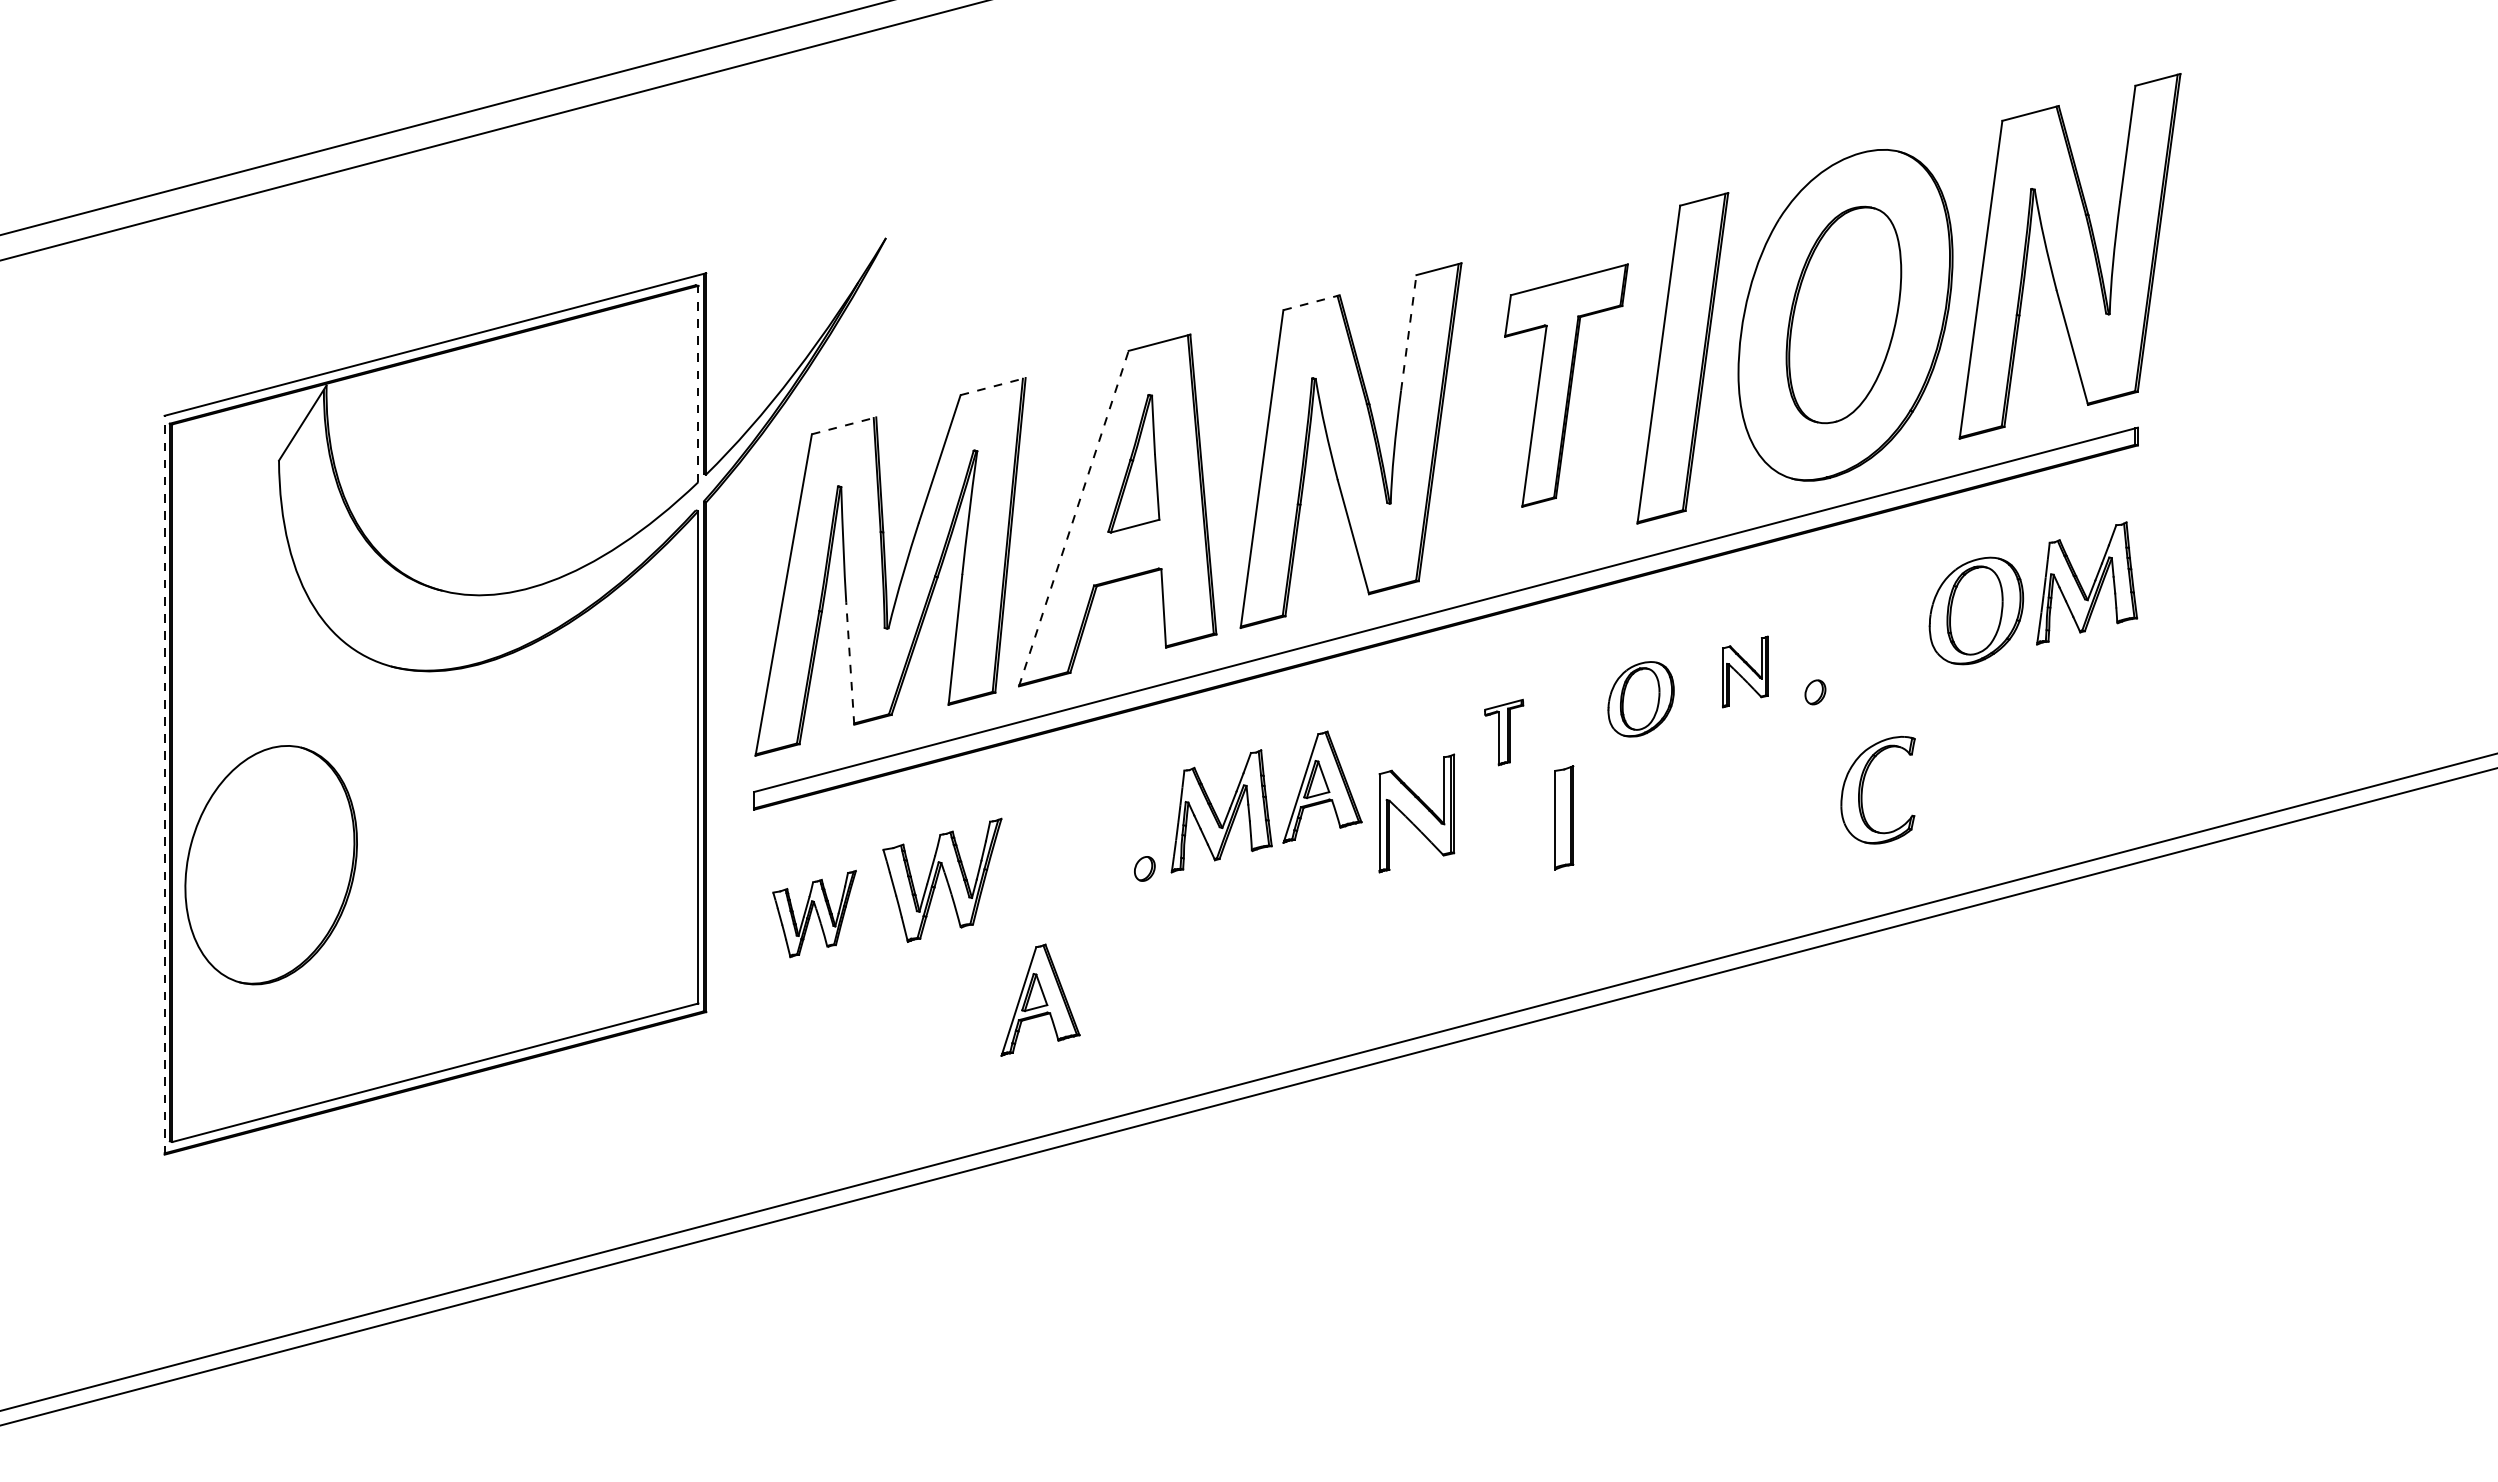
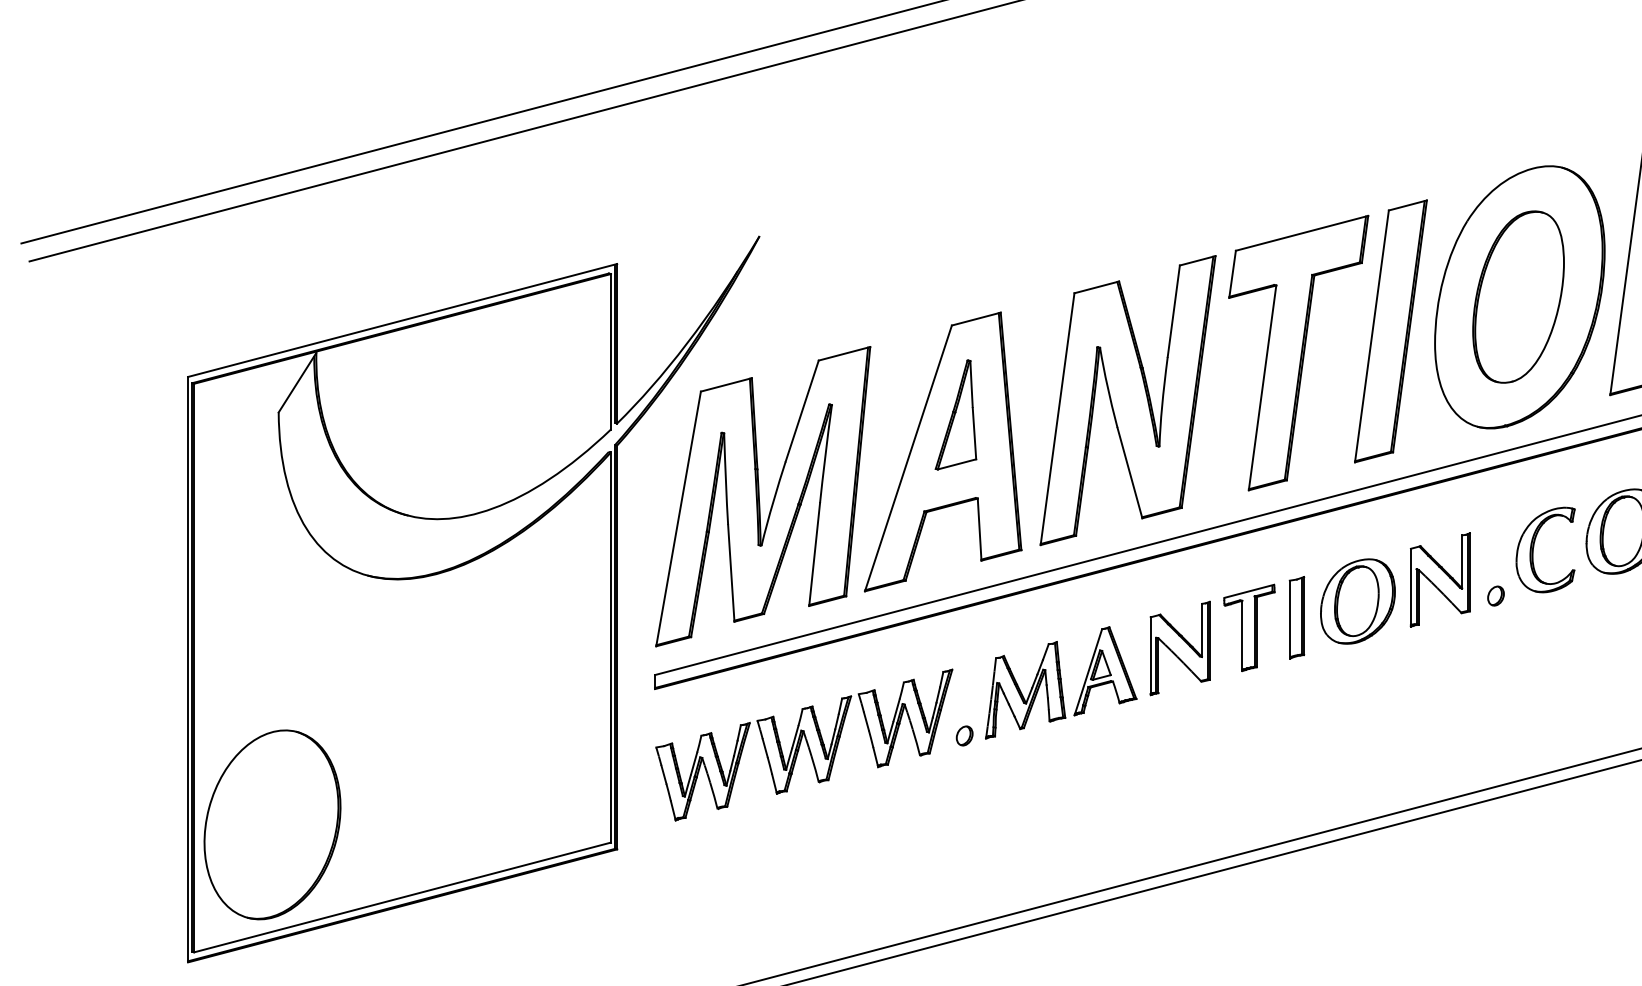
line: (1312, 302) -> (1097, 287), dashed -> solid
line: (1408, 332) -> (1173, 310), dashed -> solid
line: (698, 383) -> (611, 351), dashed -> solid
part: (1566, 385) -> (1298, 352), size x1.43
line: (993, 386) -> (844, 353), dashed -> solid
line: (844, 425) -> (726, 384), dashed -> solid
line: (1073, 518) -> (908, 458), dashed -> solid
line: (850, 663) -> (731, 573), dashed -> solid
part: (1745, 671) -> (1440, 579), size x1.67
part: (1640, 699) -> (1357, 601), size x1.43
part: (1503, 732) -> (1248, 627), size x1.67
line: (164, 784) -> (187, 669), dashed -> solid
part: (1863, 787) -> (1534, 547), moved
part: (1416, 813) -> (1179, 648), moved
part: (1564, 817) -> (1297, 617), moved
part: (1070, 846) -> (905, 718), added
part: (270, 865) -> (271, 825), moved
part: (814, 913) -> (702, 771), size x1.43
part: (1040, 999) -> (882, 839), removed

